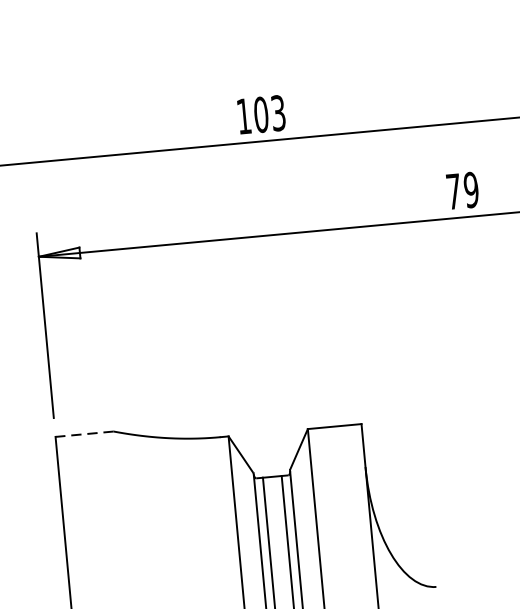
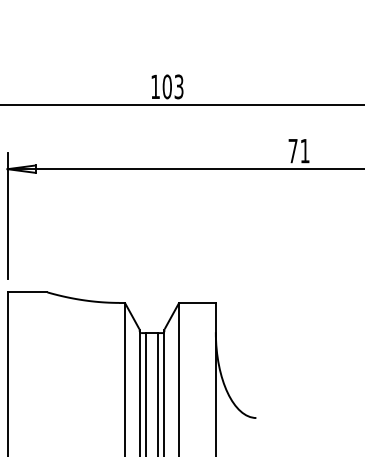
text: (470, 189) -> (304, 150), 79 -> 71
line: (84, 434) -> (27, 292), dashed -> solid

